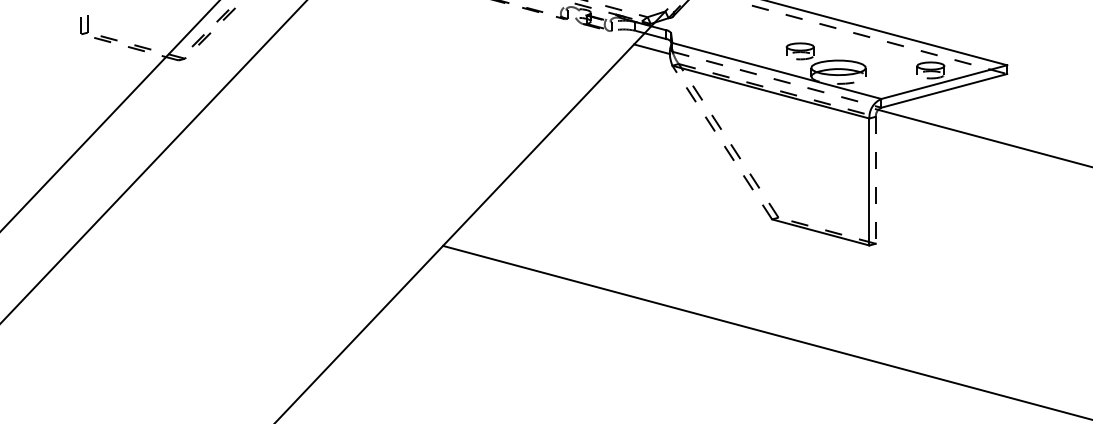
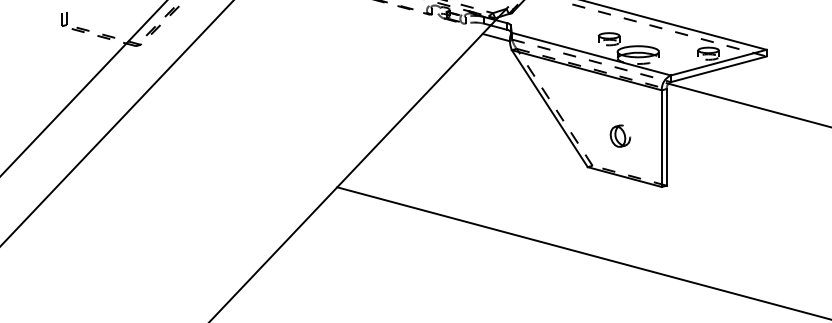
line: (722, 142) -> (549, 108), dashed -> solid
part: (814, 178) -> (620, 135), added
line: (875, 180) -> (666, 137), dashed -> solid

